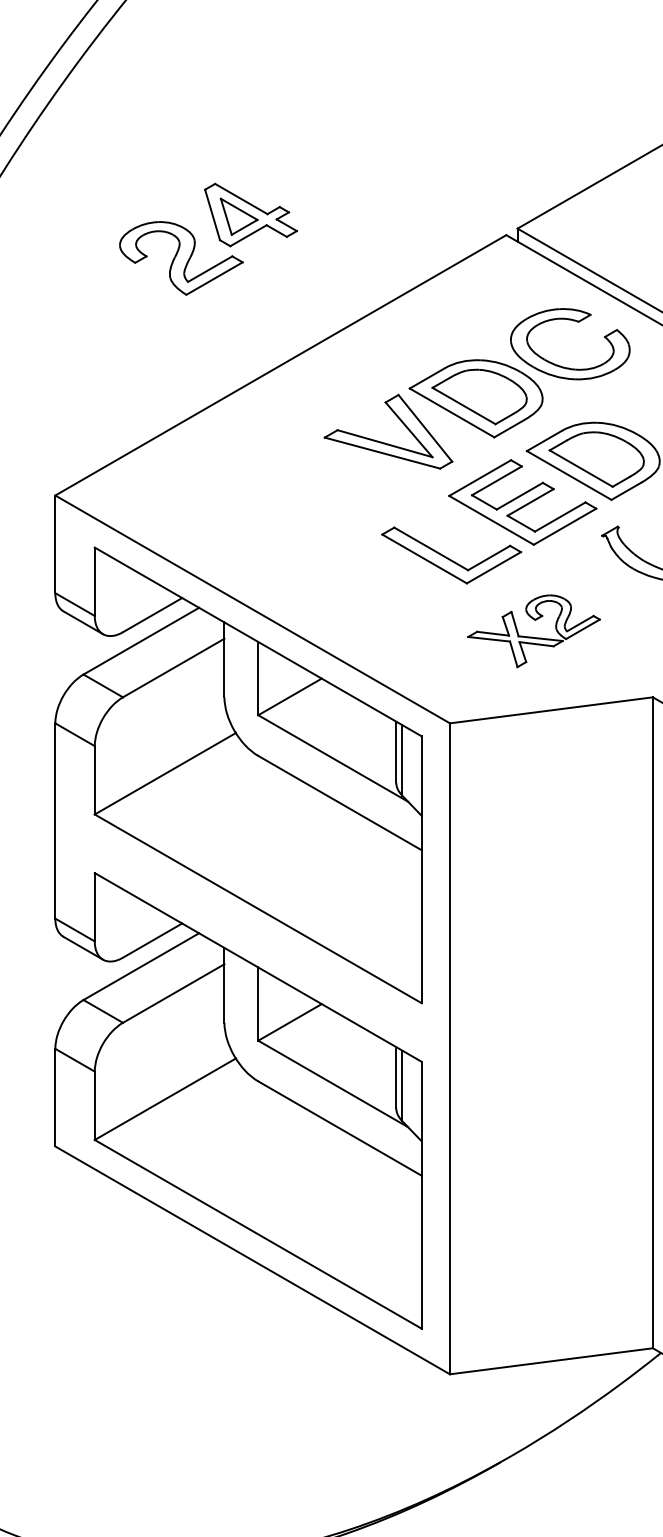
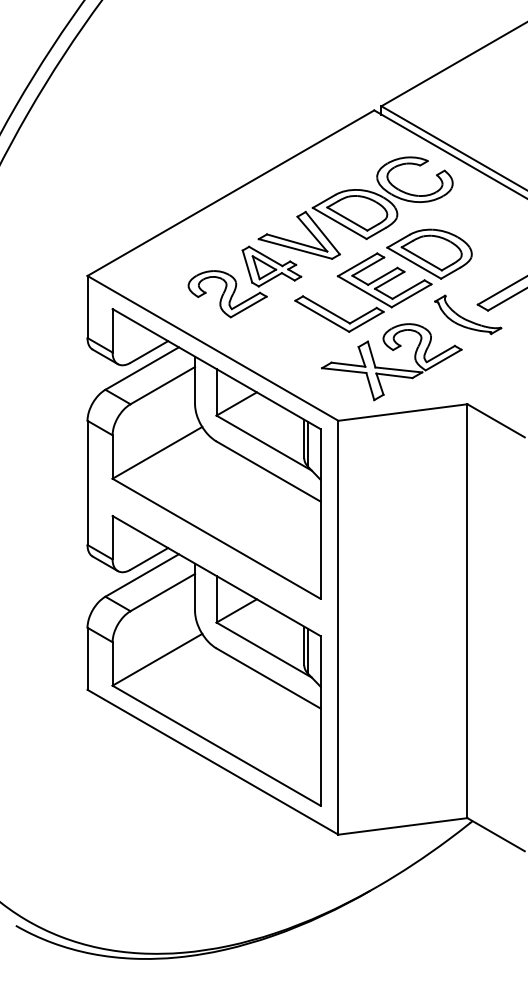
part: (217, 236) -> (250, 280), moved
part: (533, 631) -> (391, 362), size x1.67

